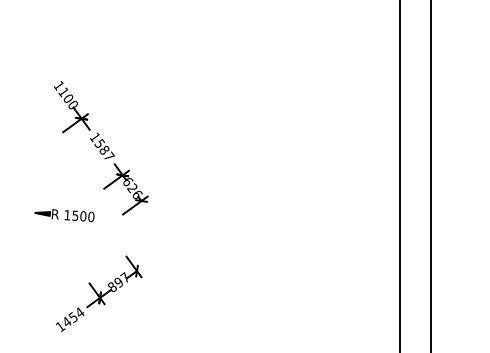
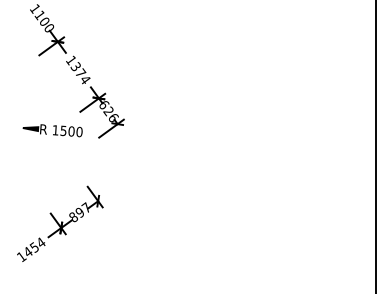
text: (105, 150) -> (81, 73), 1587 -> 1374
part: (64, 215) -> (52, 130), moved
part: (99, 293) -> (60, 223), moved

